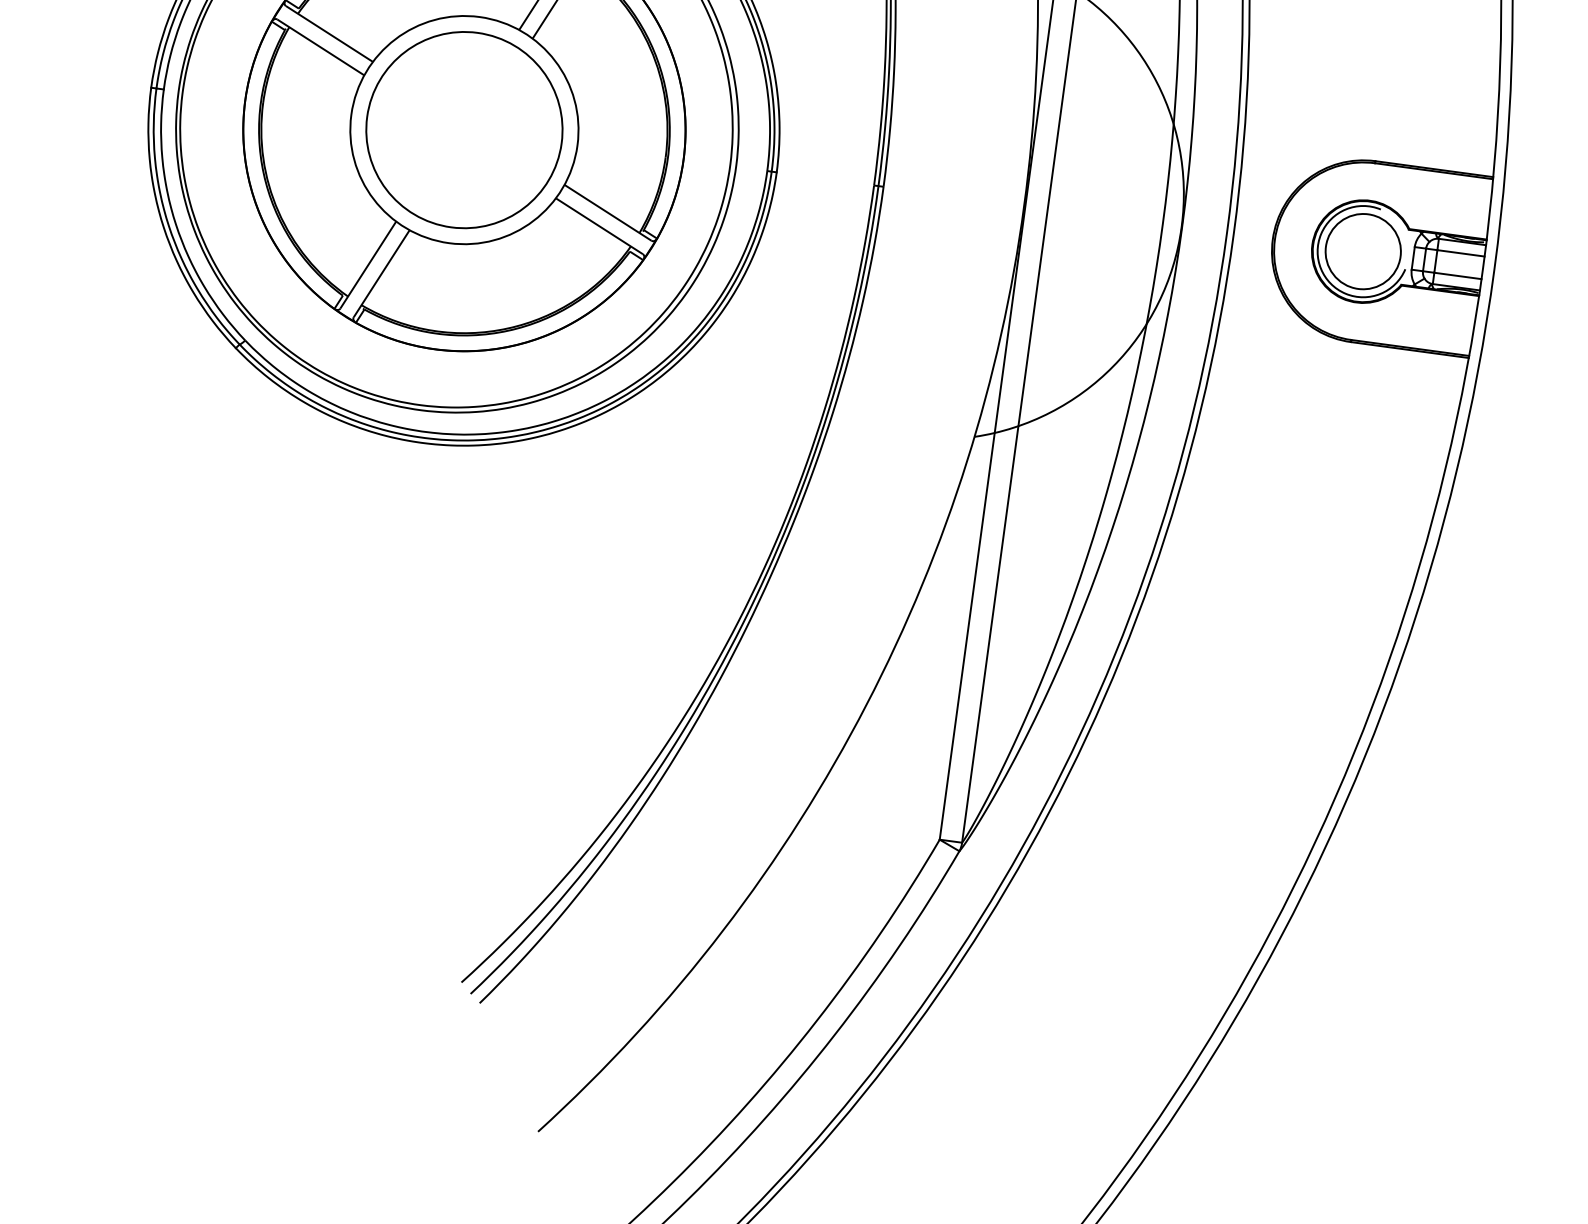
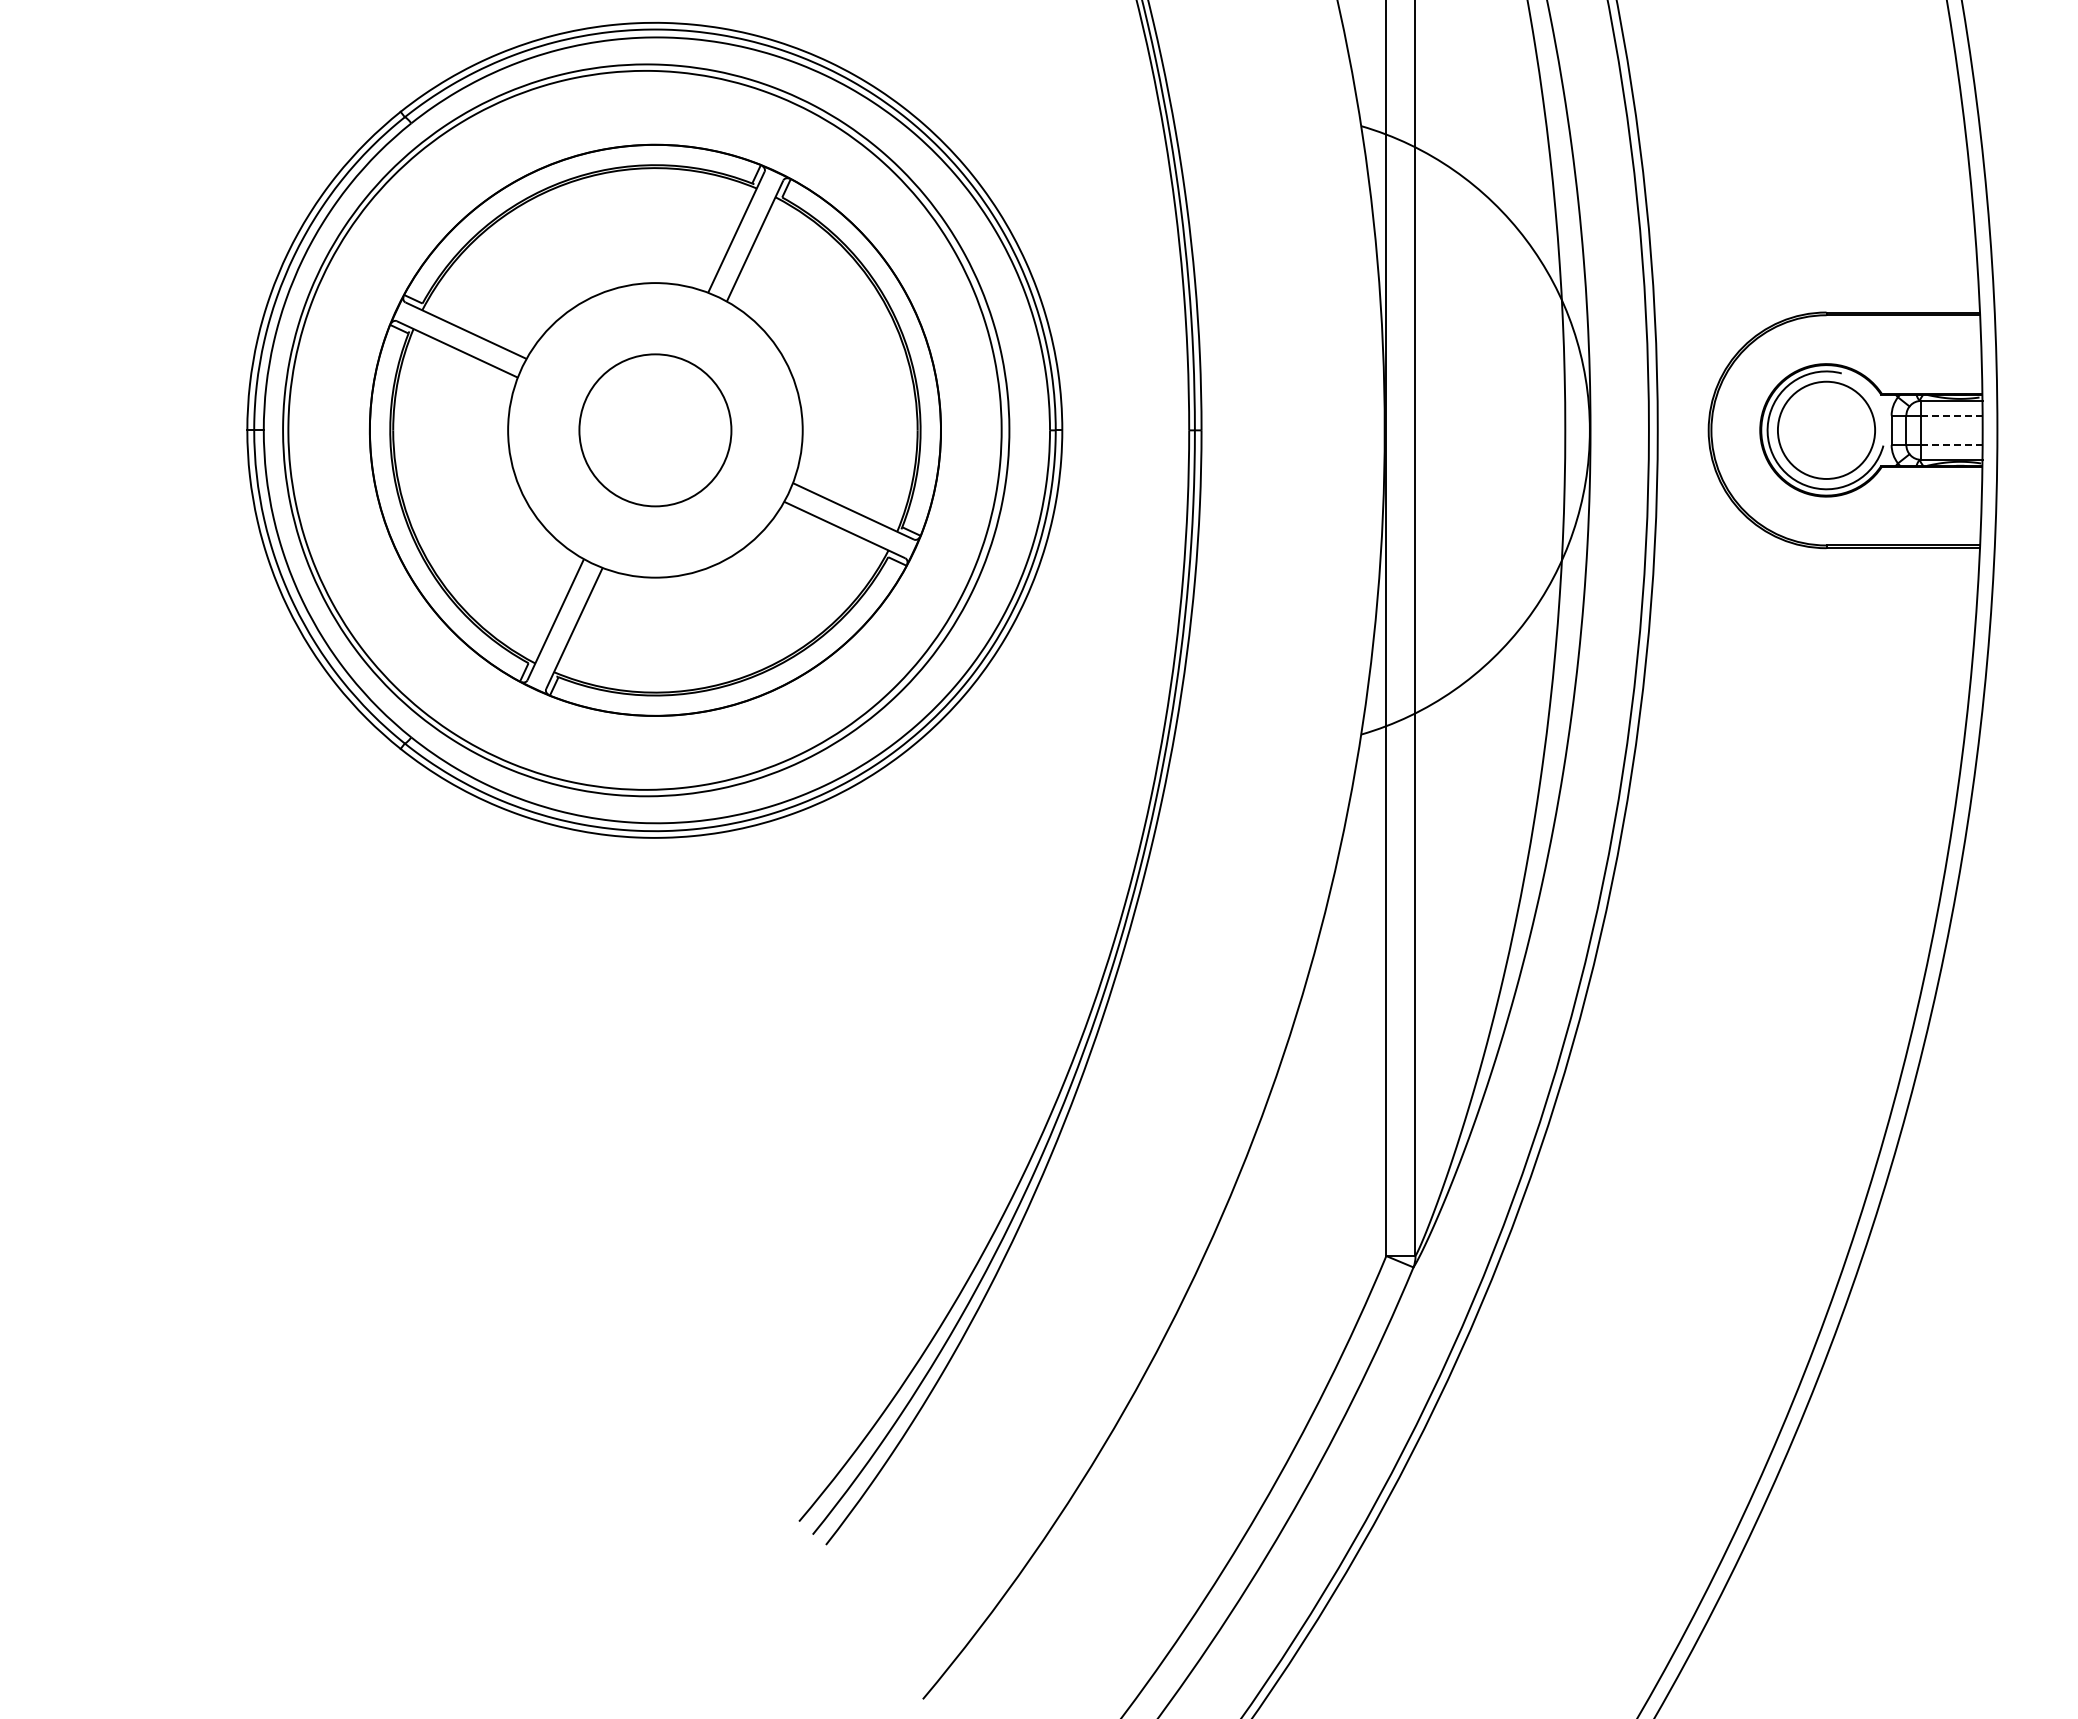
circle: (464, 130) -> (655, 430), size x0.6
line: (1460, 253) -> (1951, 415), solid -> dashed
line: (1457, 276) -> (1951, 445), solid -> dashed

